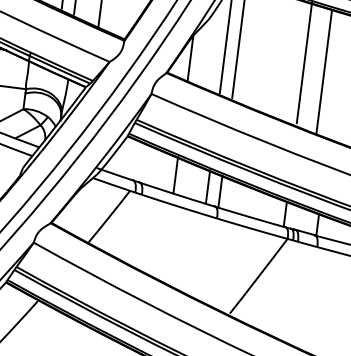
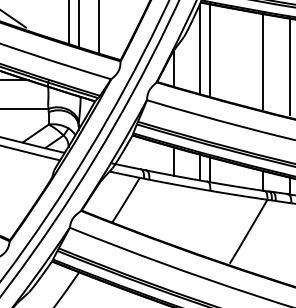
line: (324, 72) -> (289, 66), moved

